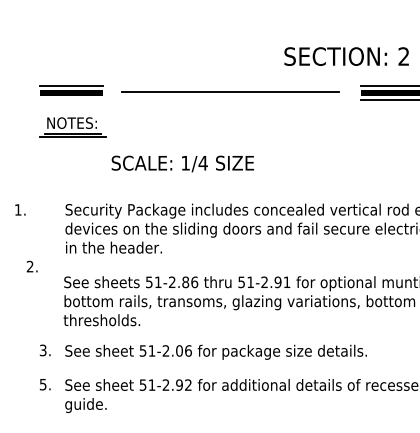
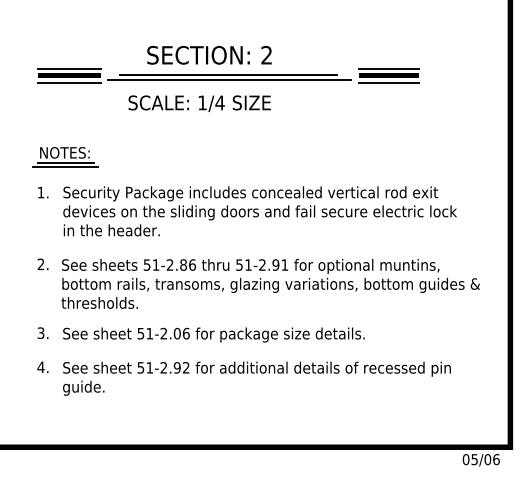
text: (346, 56) -> (209, 55), moved
line: (231, 97) -> (229, 80), added
line: (71, 99) -> (69, 82), added
part: (72, 127) -> (65, 157), moved
text: (182, 163) -> (199, 103), moved
text: (20, 209) -> (43, 192), moved
text: (31, 265) -> (42, 263), moved
text: (42, 384) -> (40, 367), 5. -> 4.

